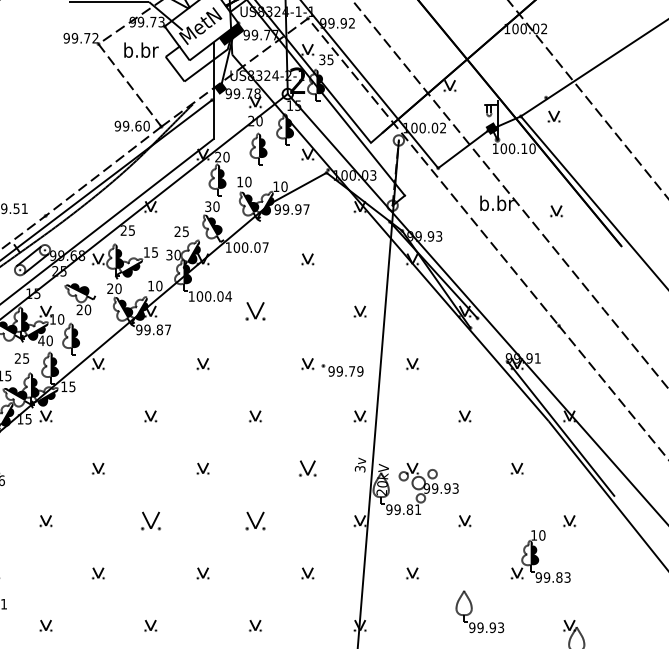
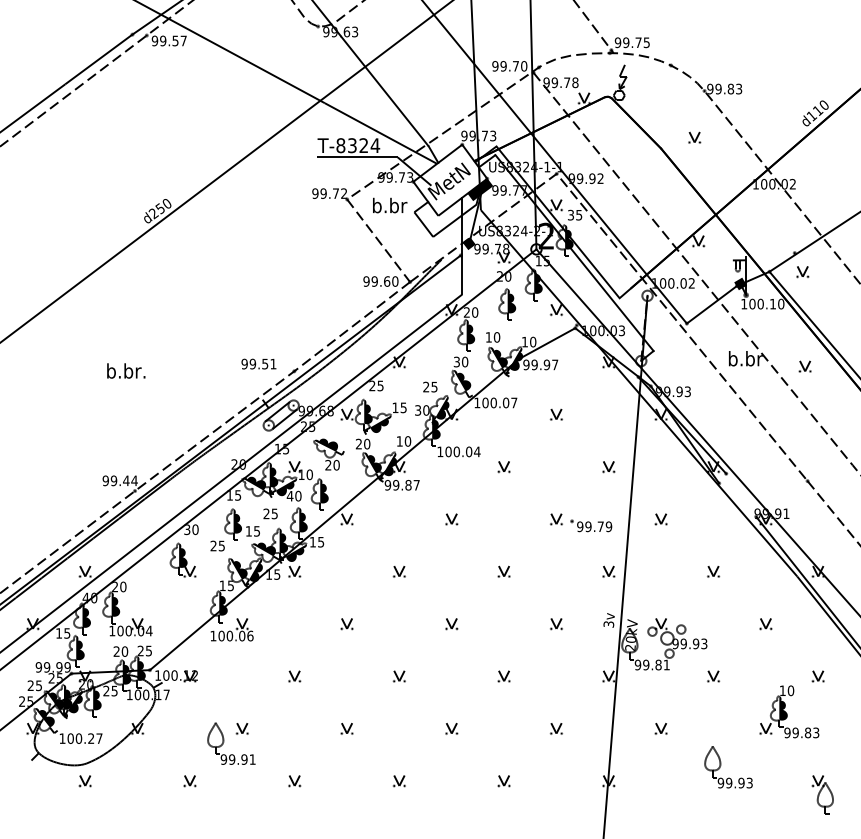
part: (254, 312) -> (503, 467), size x0.62
part: (307, 469) -> (556, 624), size x0.71
part: (149, 521) -> (398, 676), size x0.62
part: (254, 521) -> (503, 676), size x0.62

